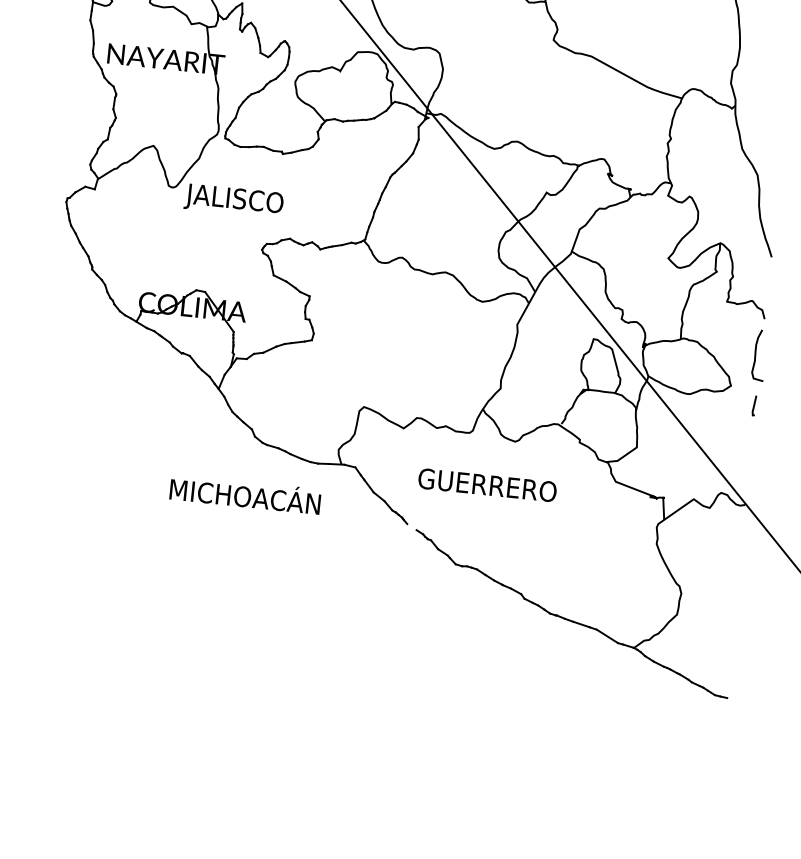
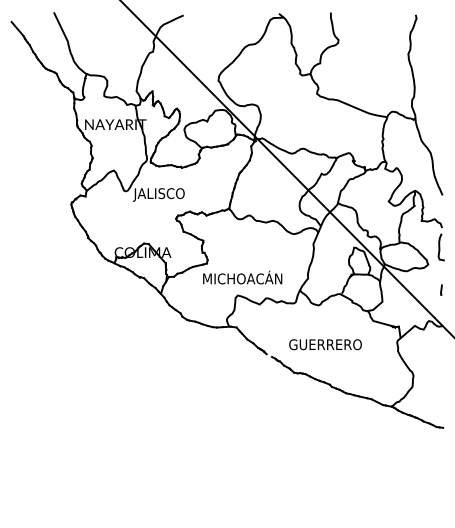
line: (754, 405) -> (441, 289), moved
text: (487, 484) -> (325, 344), moved
text: (245, 494) -> (242, 277), moved

